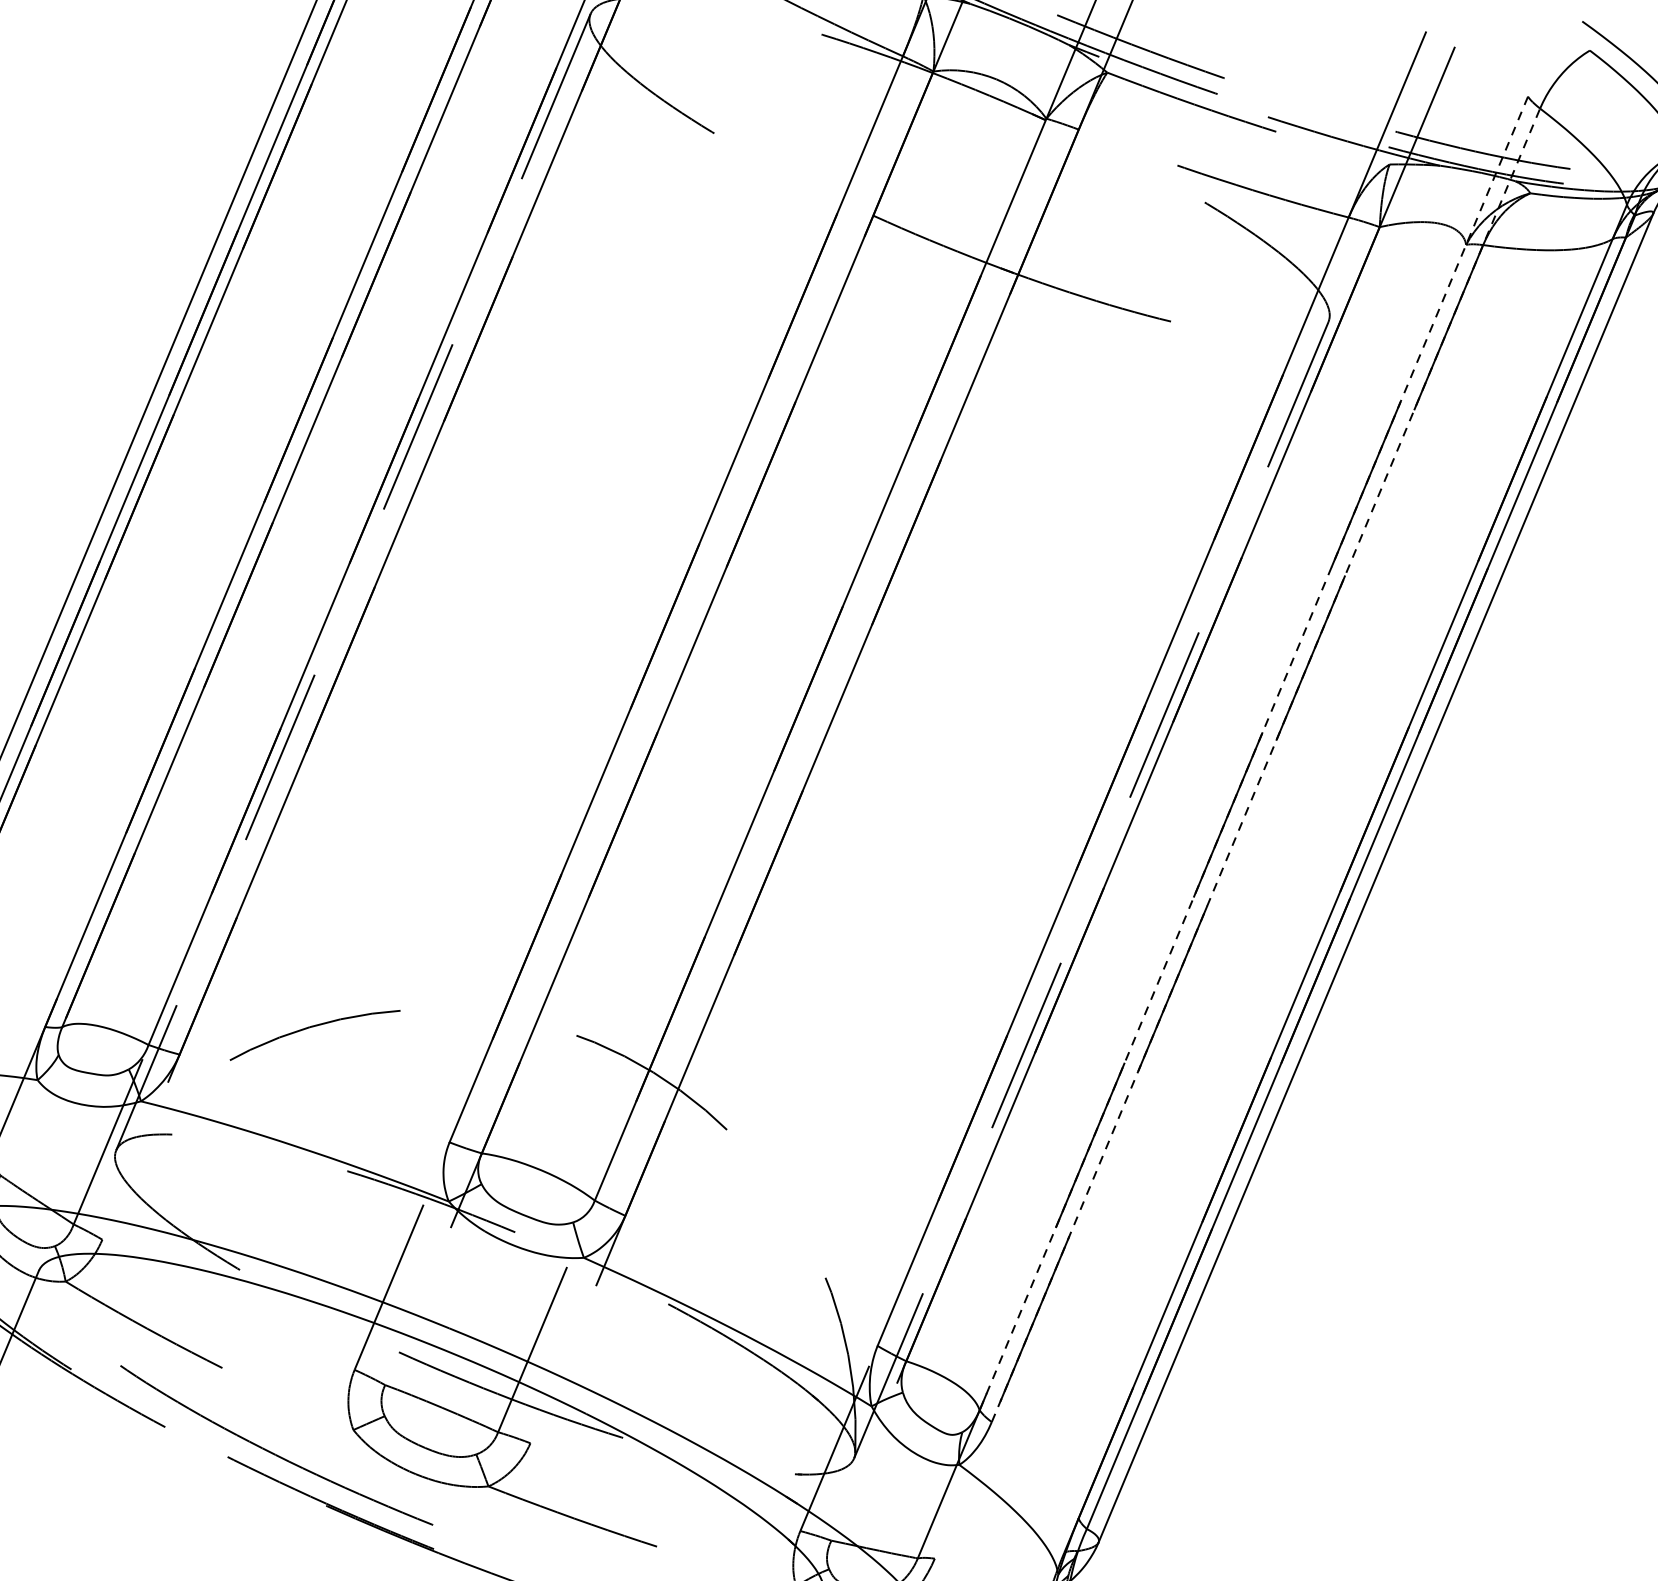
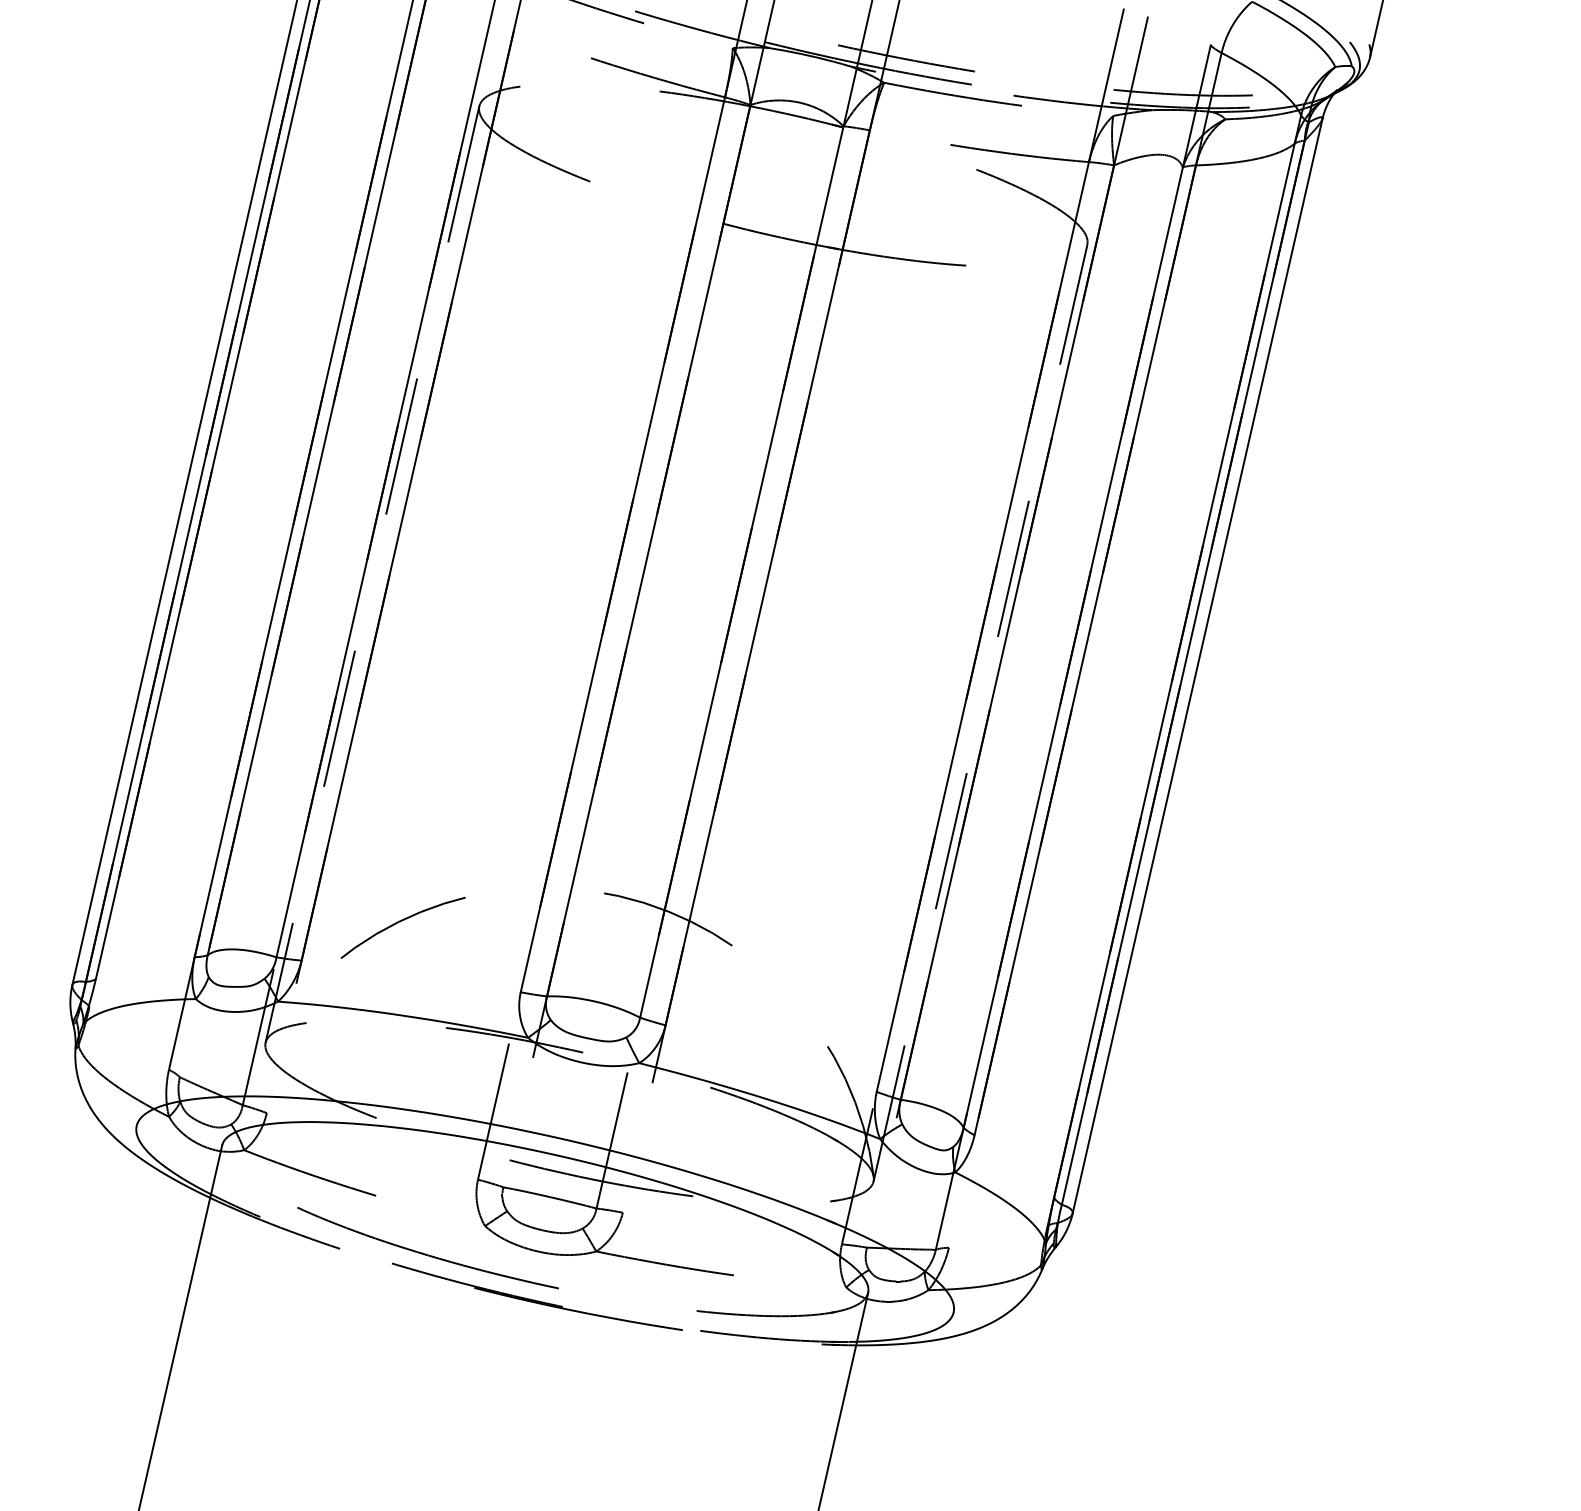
line: (1253, 754) -> (1087, 587), dashed -> solid
line: (1266, 764) -> (1098, 593), dashed -> solid

